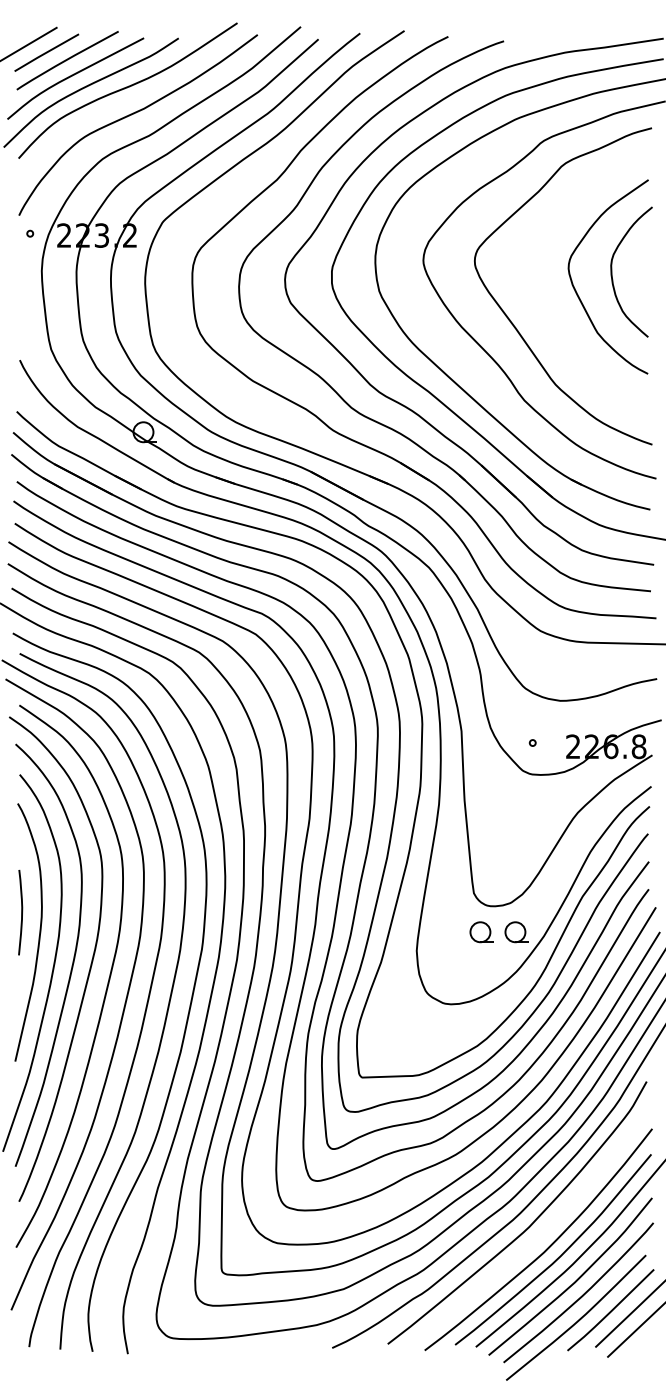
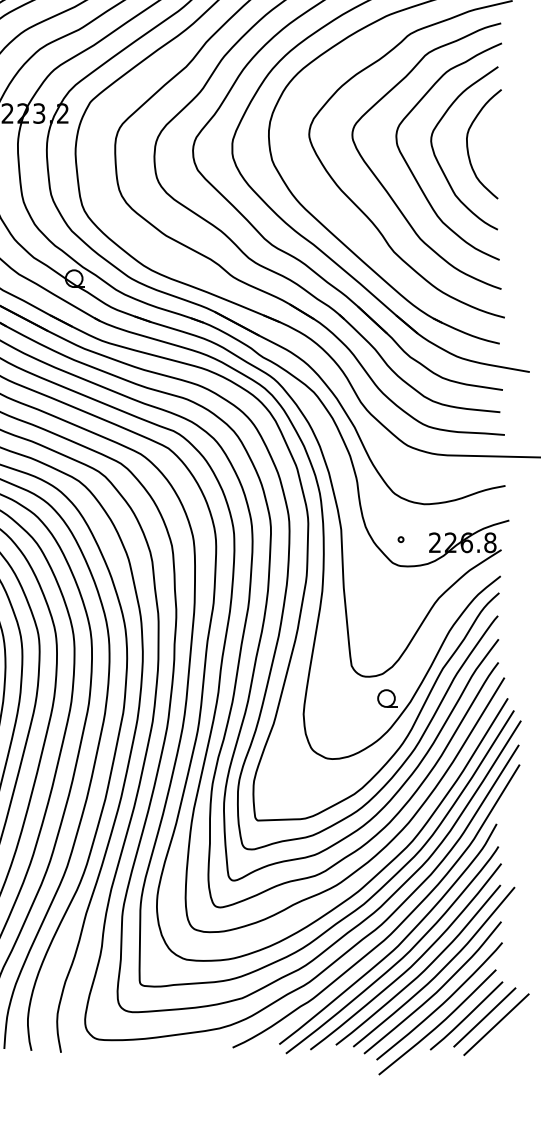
curve: (545, 303) -> (411, 170), added
part: (481, 932) -> (358, 698), removed
curve: (532, 1241) -> (400, 958), added

